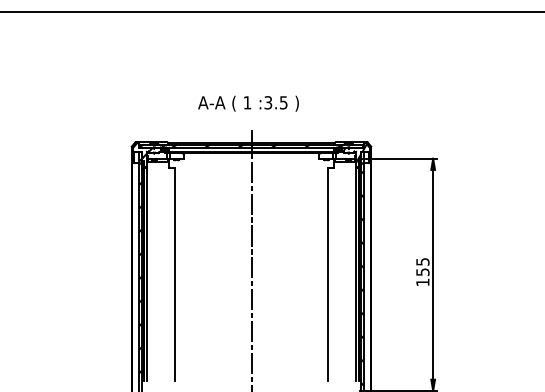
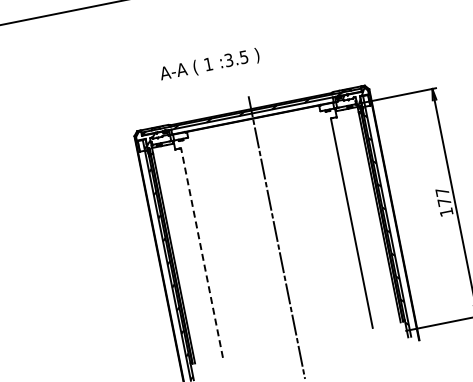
text: (248, 103) -> (209, 64), moved
text: (422, 267) -> (443, 197), 155 -> 177
line: (175, 274) -> (202, 252), solid -> dashed

